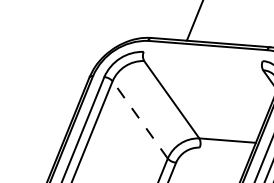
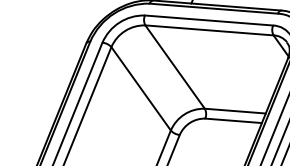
line: (202, 56) -> (208, 20), added
line: (203, 65) -> (209, 30), added
line: (140, 119) -> (141, 88), dashed -> solid
line: (225, 149) -> (233, 120), added

